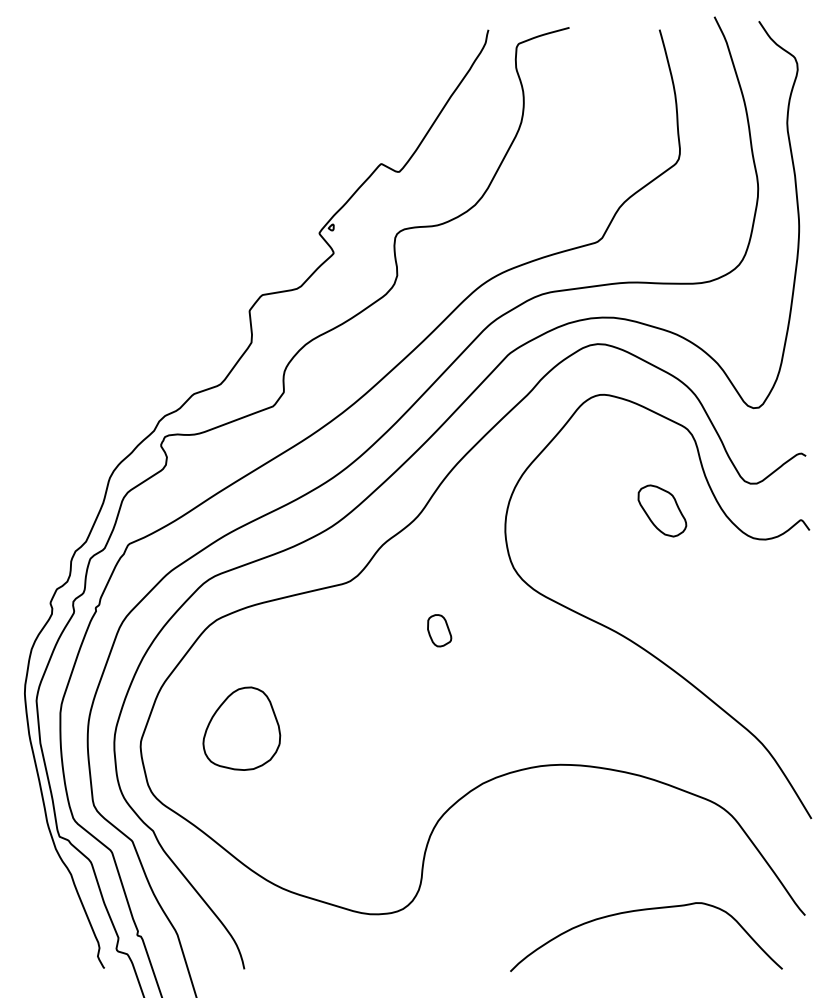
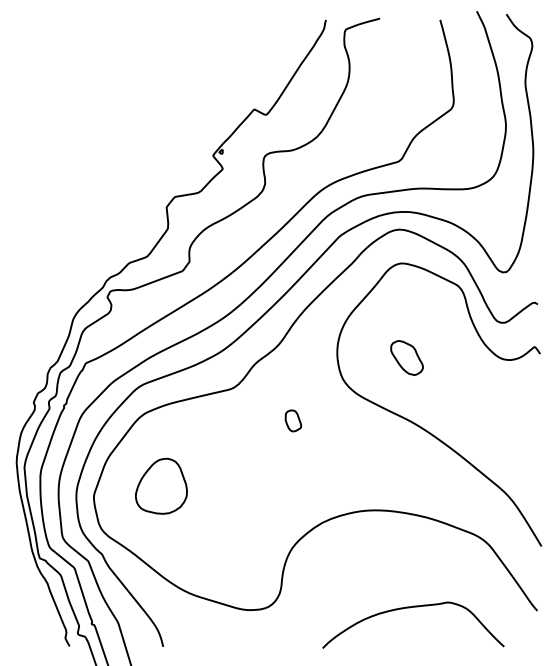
part: (661, 510) -> (406, 357), moved
curve: (642, 911) -> (410, 608), moved

